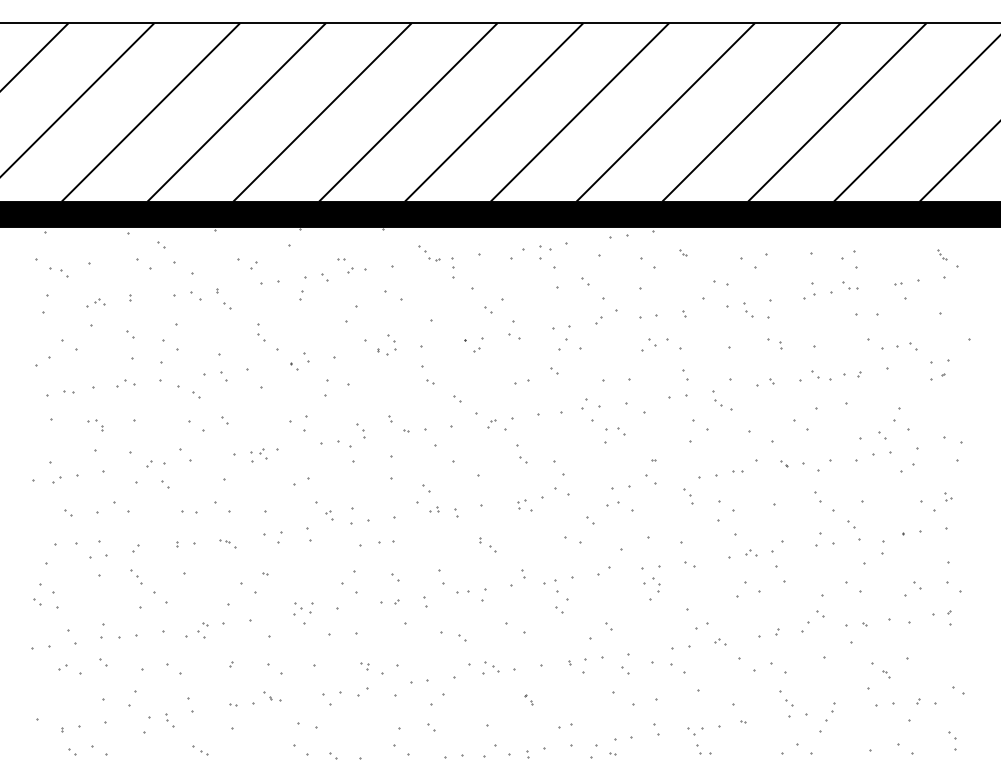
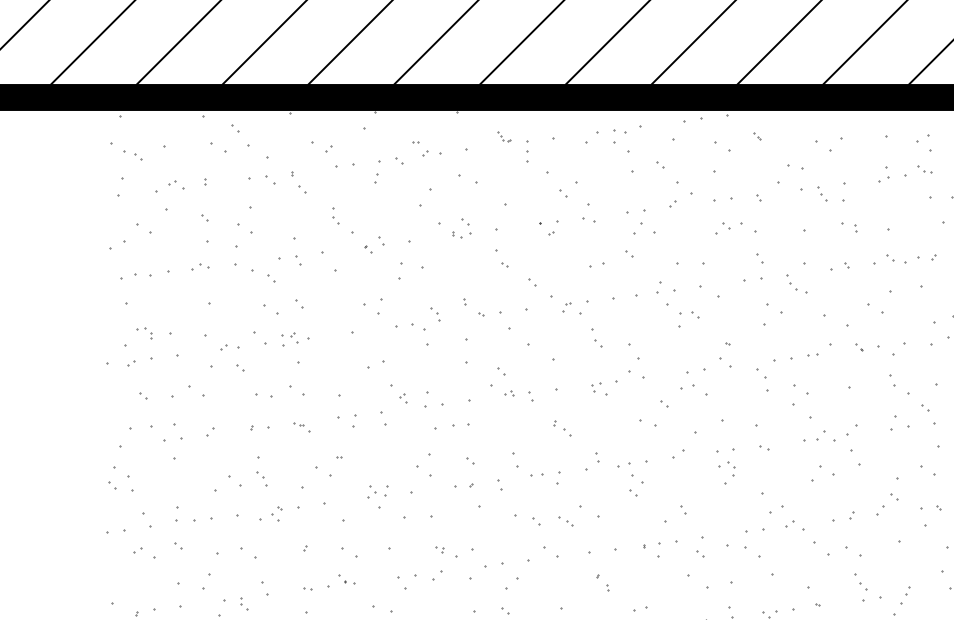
part: (429, 253) -> (504, 136), size x0.6
part: (95, 302) -> (170, 185), size x1.6
part: (68, 391) -> (143, 274), size x1.6
part: (95, 425) -> (144, 332), moved
part: (258, 455) -> (290, 338), moved
part: (688, 496) -> (763, 379), size x1.4
part: (751, 552) -> (826, 435), size x1.6
part: (136, 576) -> (262, 477), moved
part: (720, 641) -> (795, 524), size x1.6
part: (491, 666) -> (566, 520), moved
part: (528, 699) -> (603, 582), size x1.6

